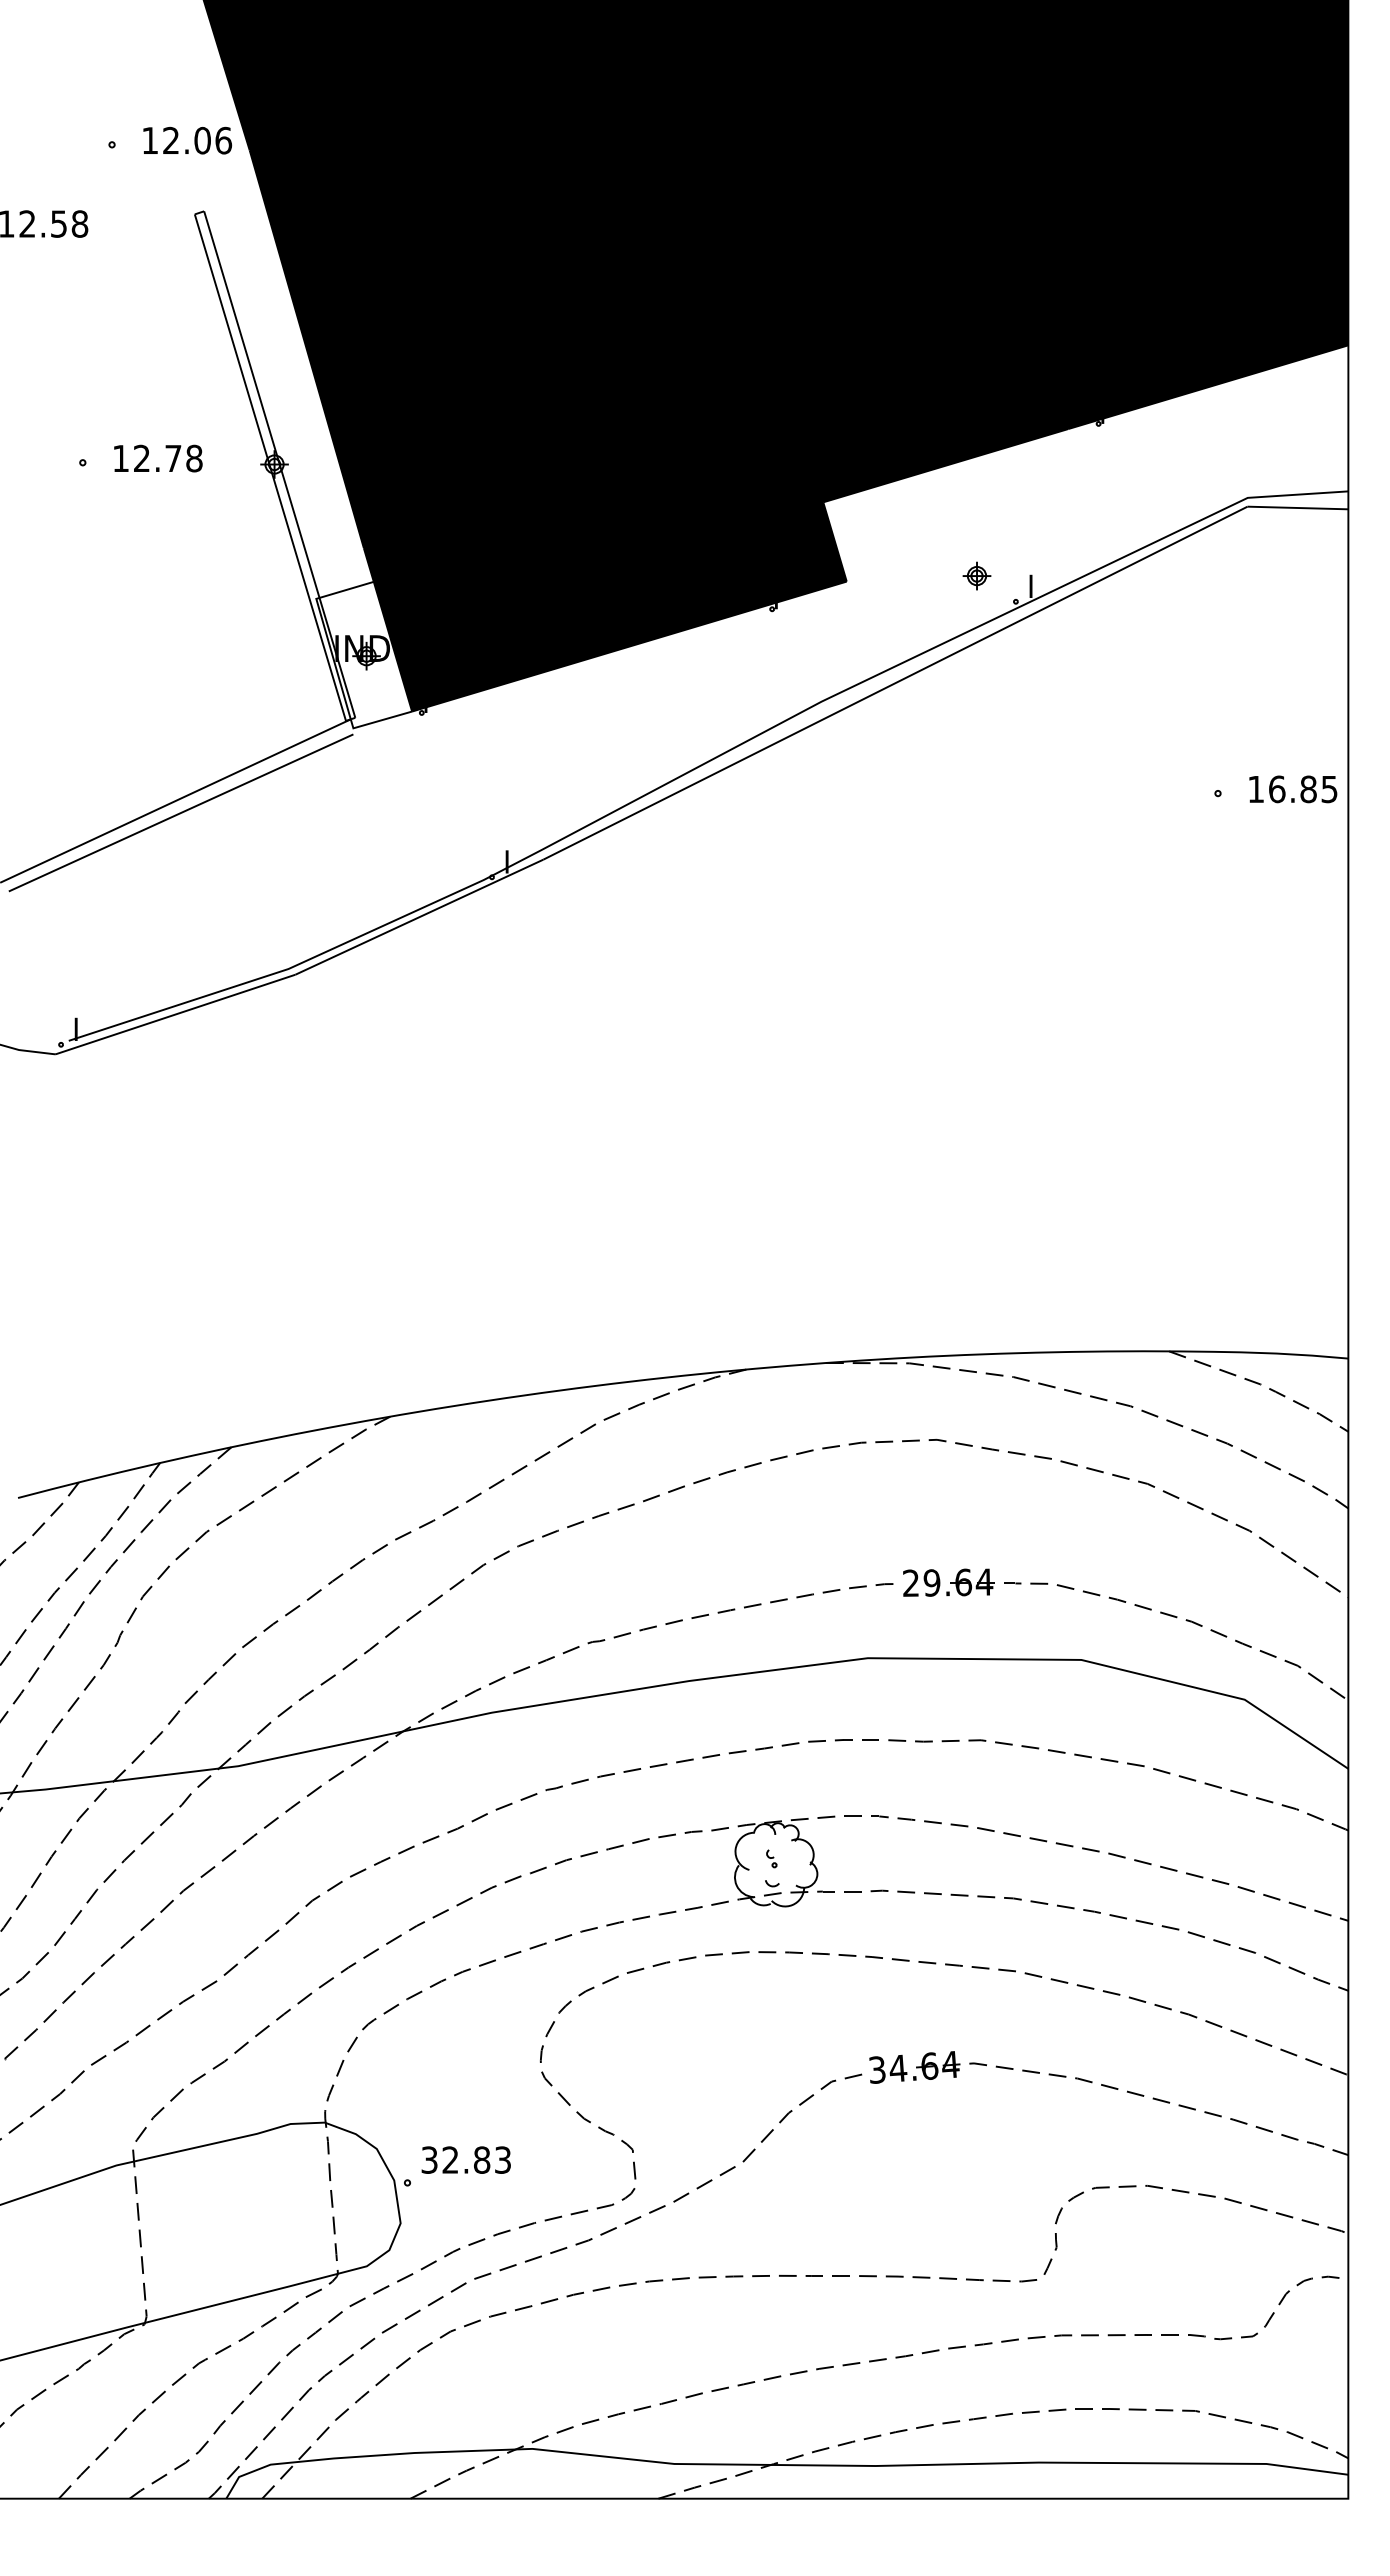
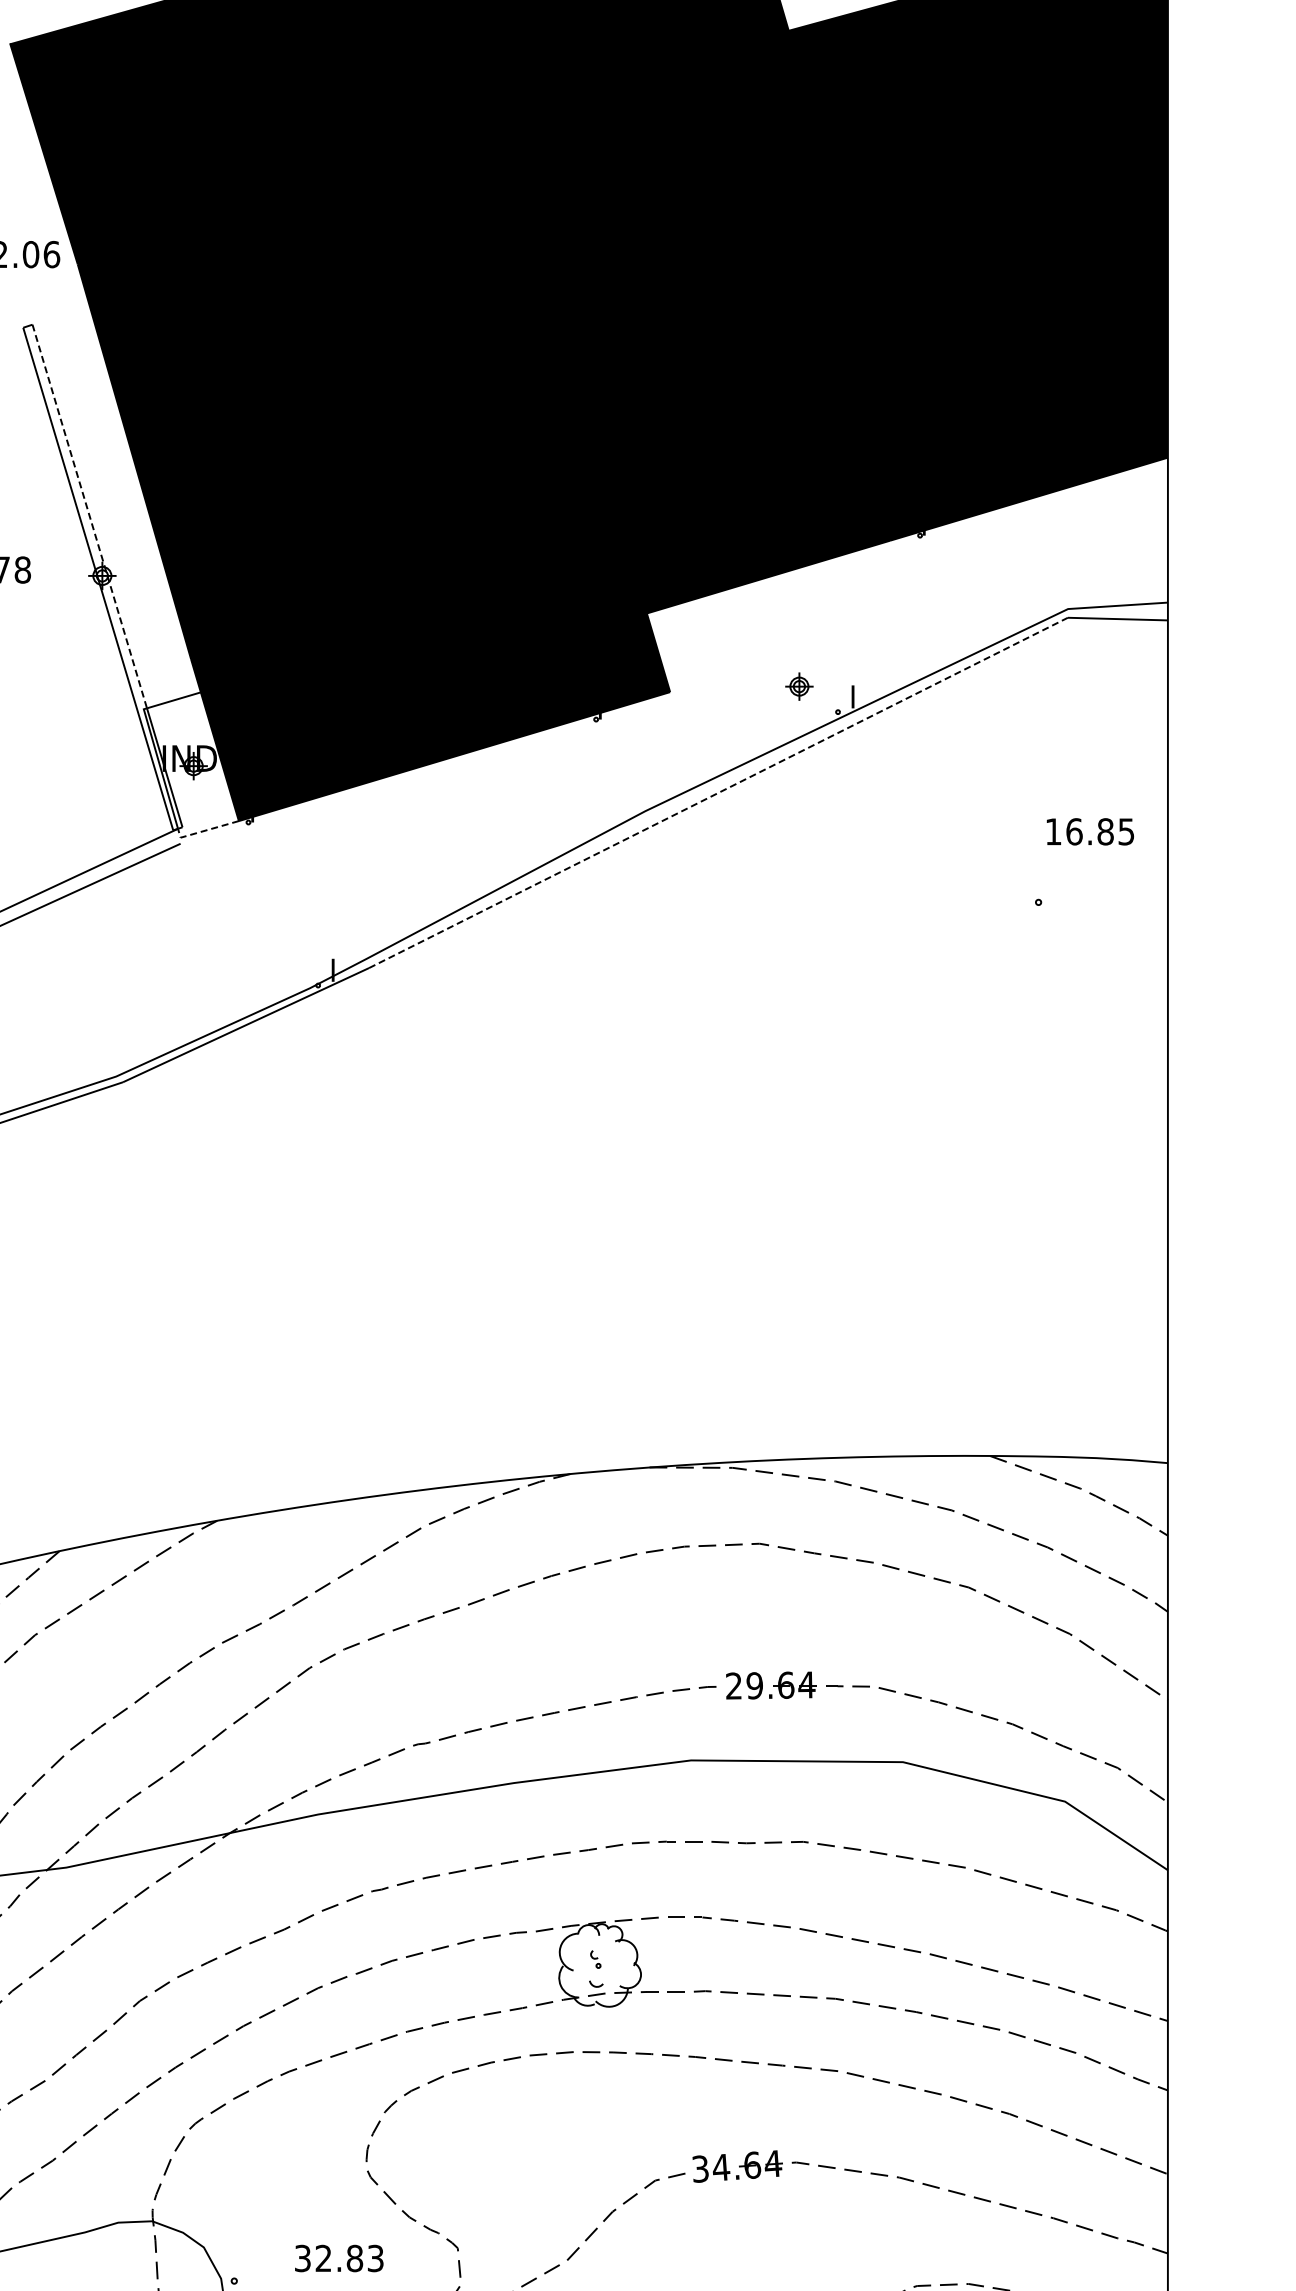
line: (261, 404) -> (89, 516), solid -> dashed
line: (895, 683) -> (718, 793), solid -> dashed
line: (377, 721) -> (204, 830), solid -> dashed
text: (1293, 789) -> (1090, 831), moved
text: (465, 2159) -> (338, 2257), moved

